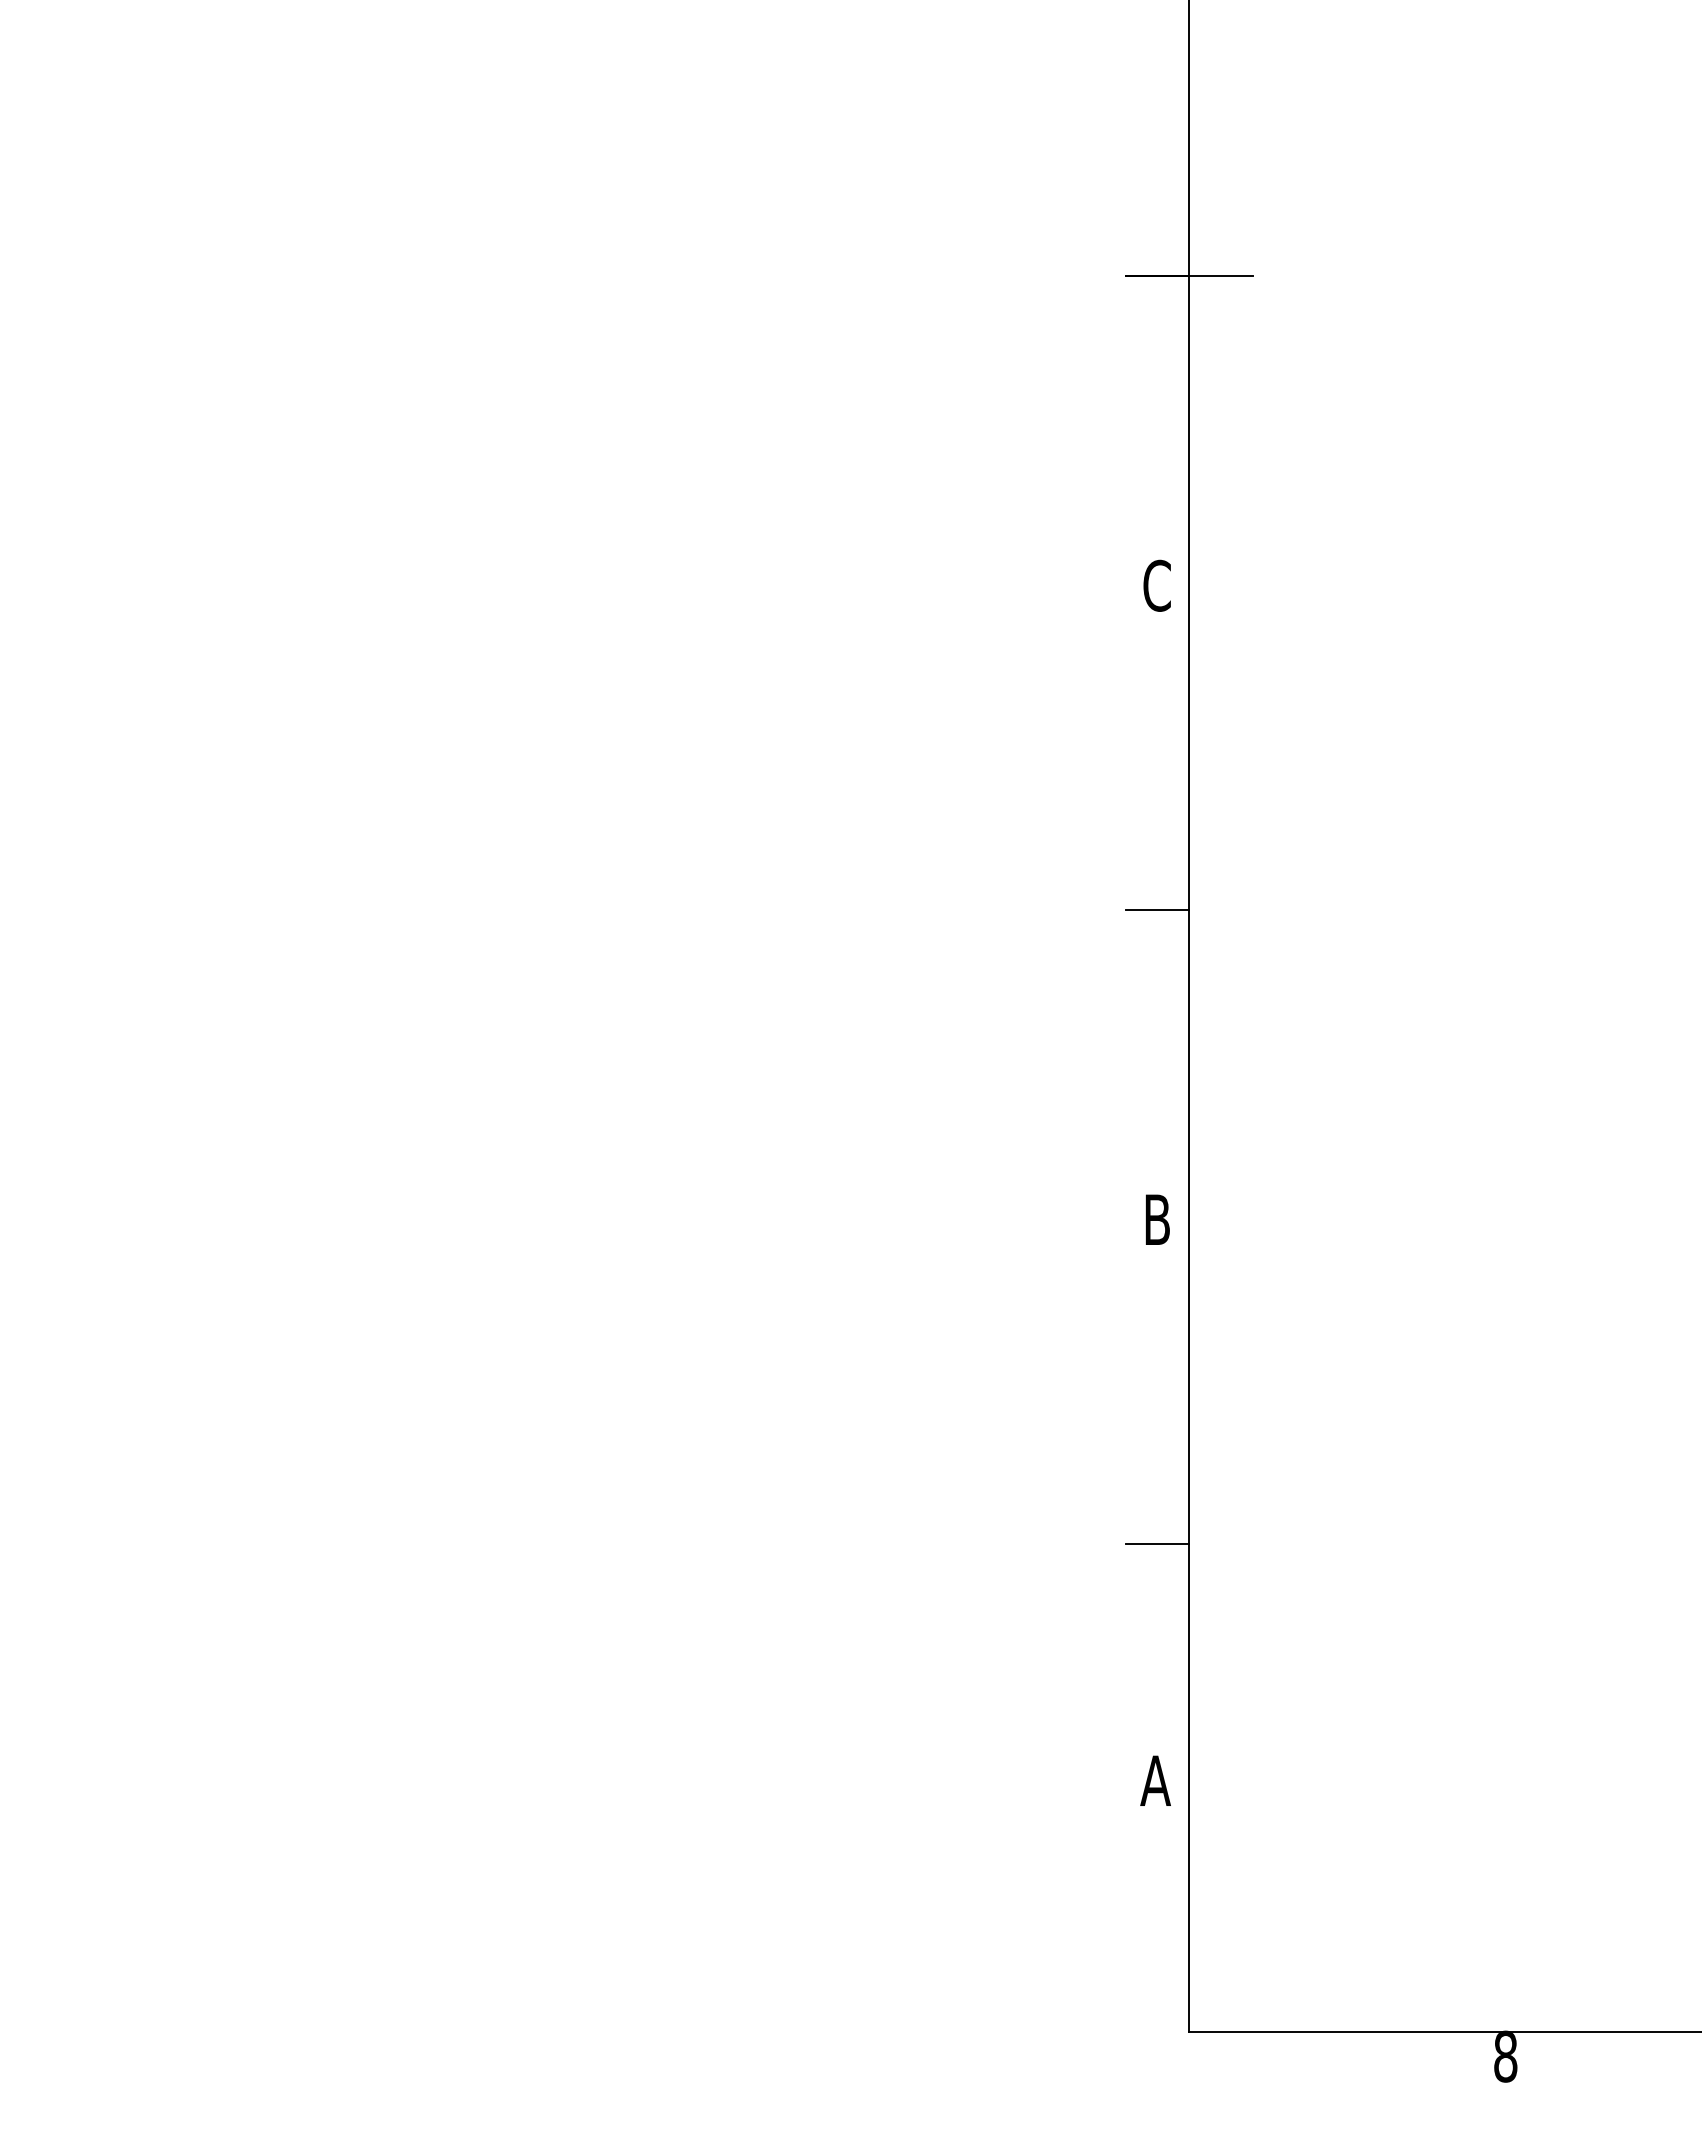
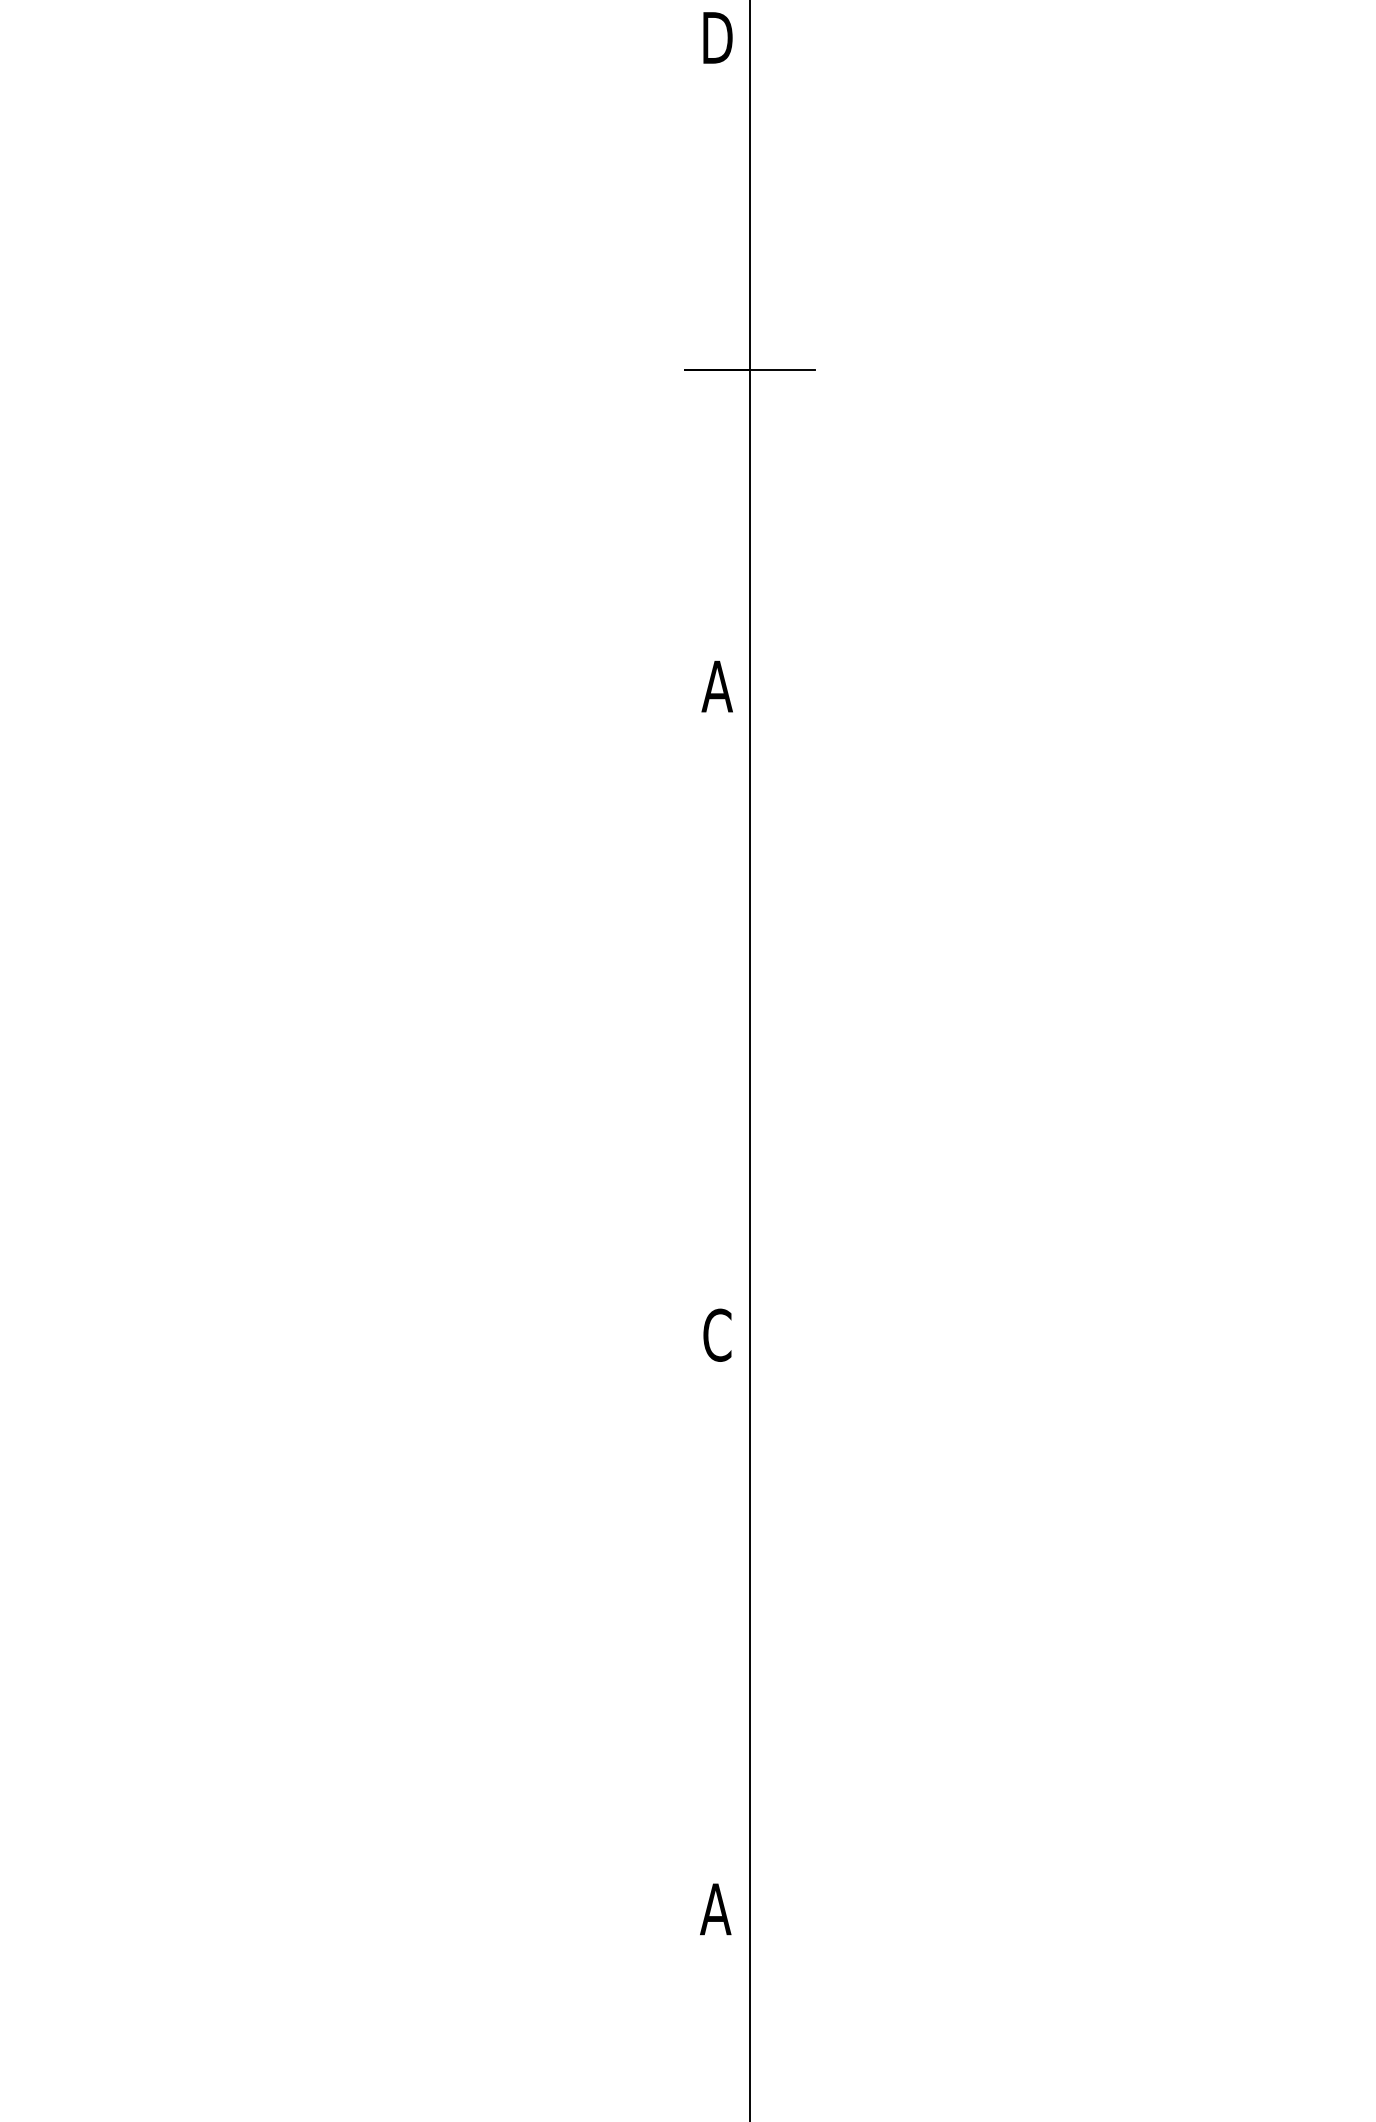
text: (1156, 585) -> (716, 686), C -> A
line: (1157, 910) -> (717, 1018), removed
text: (1156, 1219) -> (716, 1334), B -> C
line: (1157, 1544) -> (717, 1667), removed

